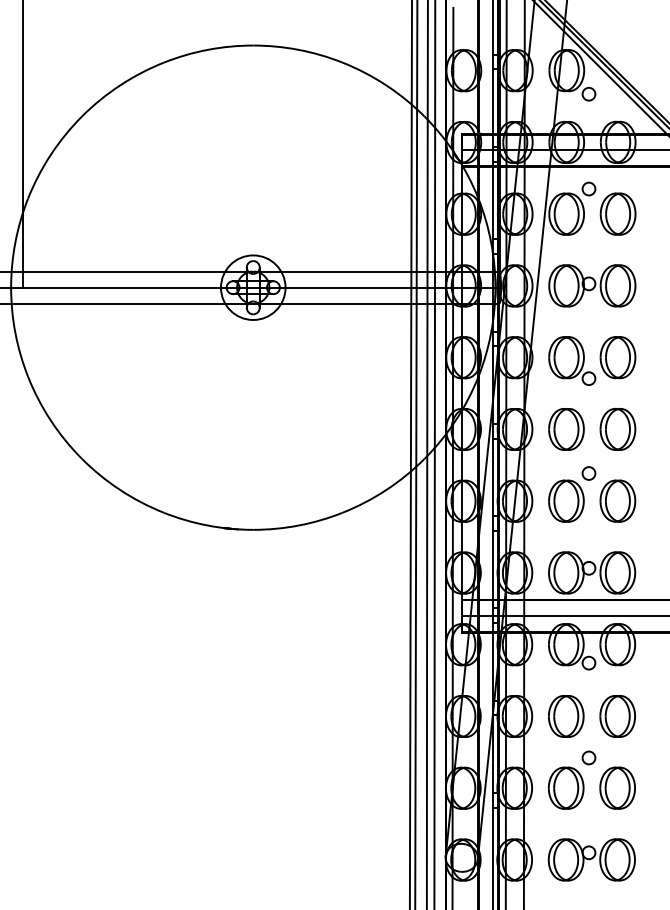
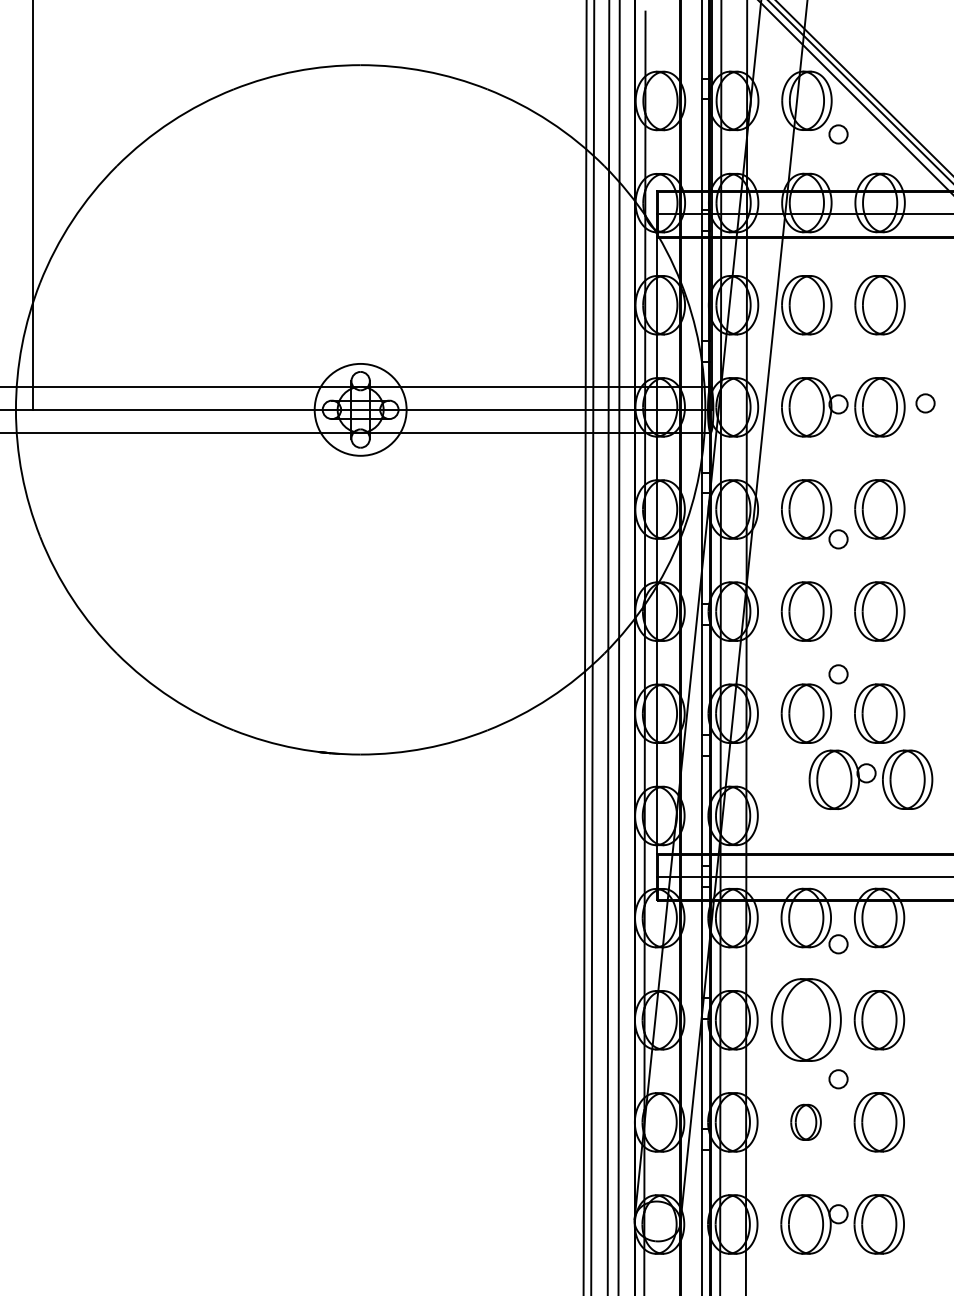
circle: (588, 189) -> (925, 403), moved
part: (591, 572) -> (870, 779), moved
part: (565, 716) -> (805, 1020), size x1.4
part: (565, 788) -> (805, 1122), size x0.6

